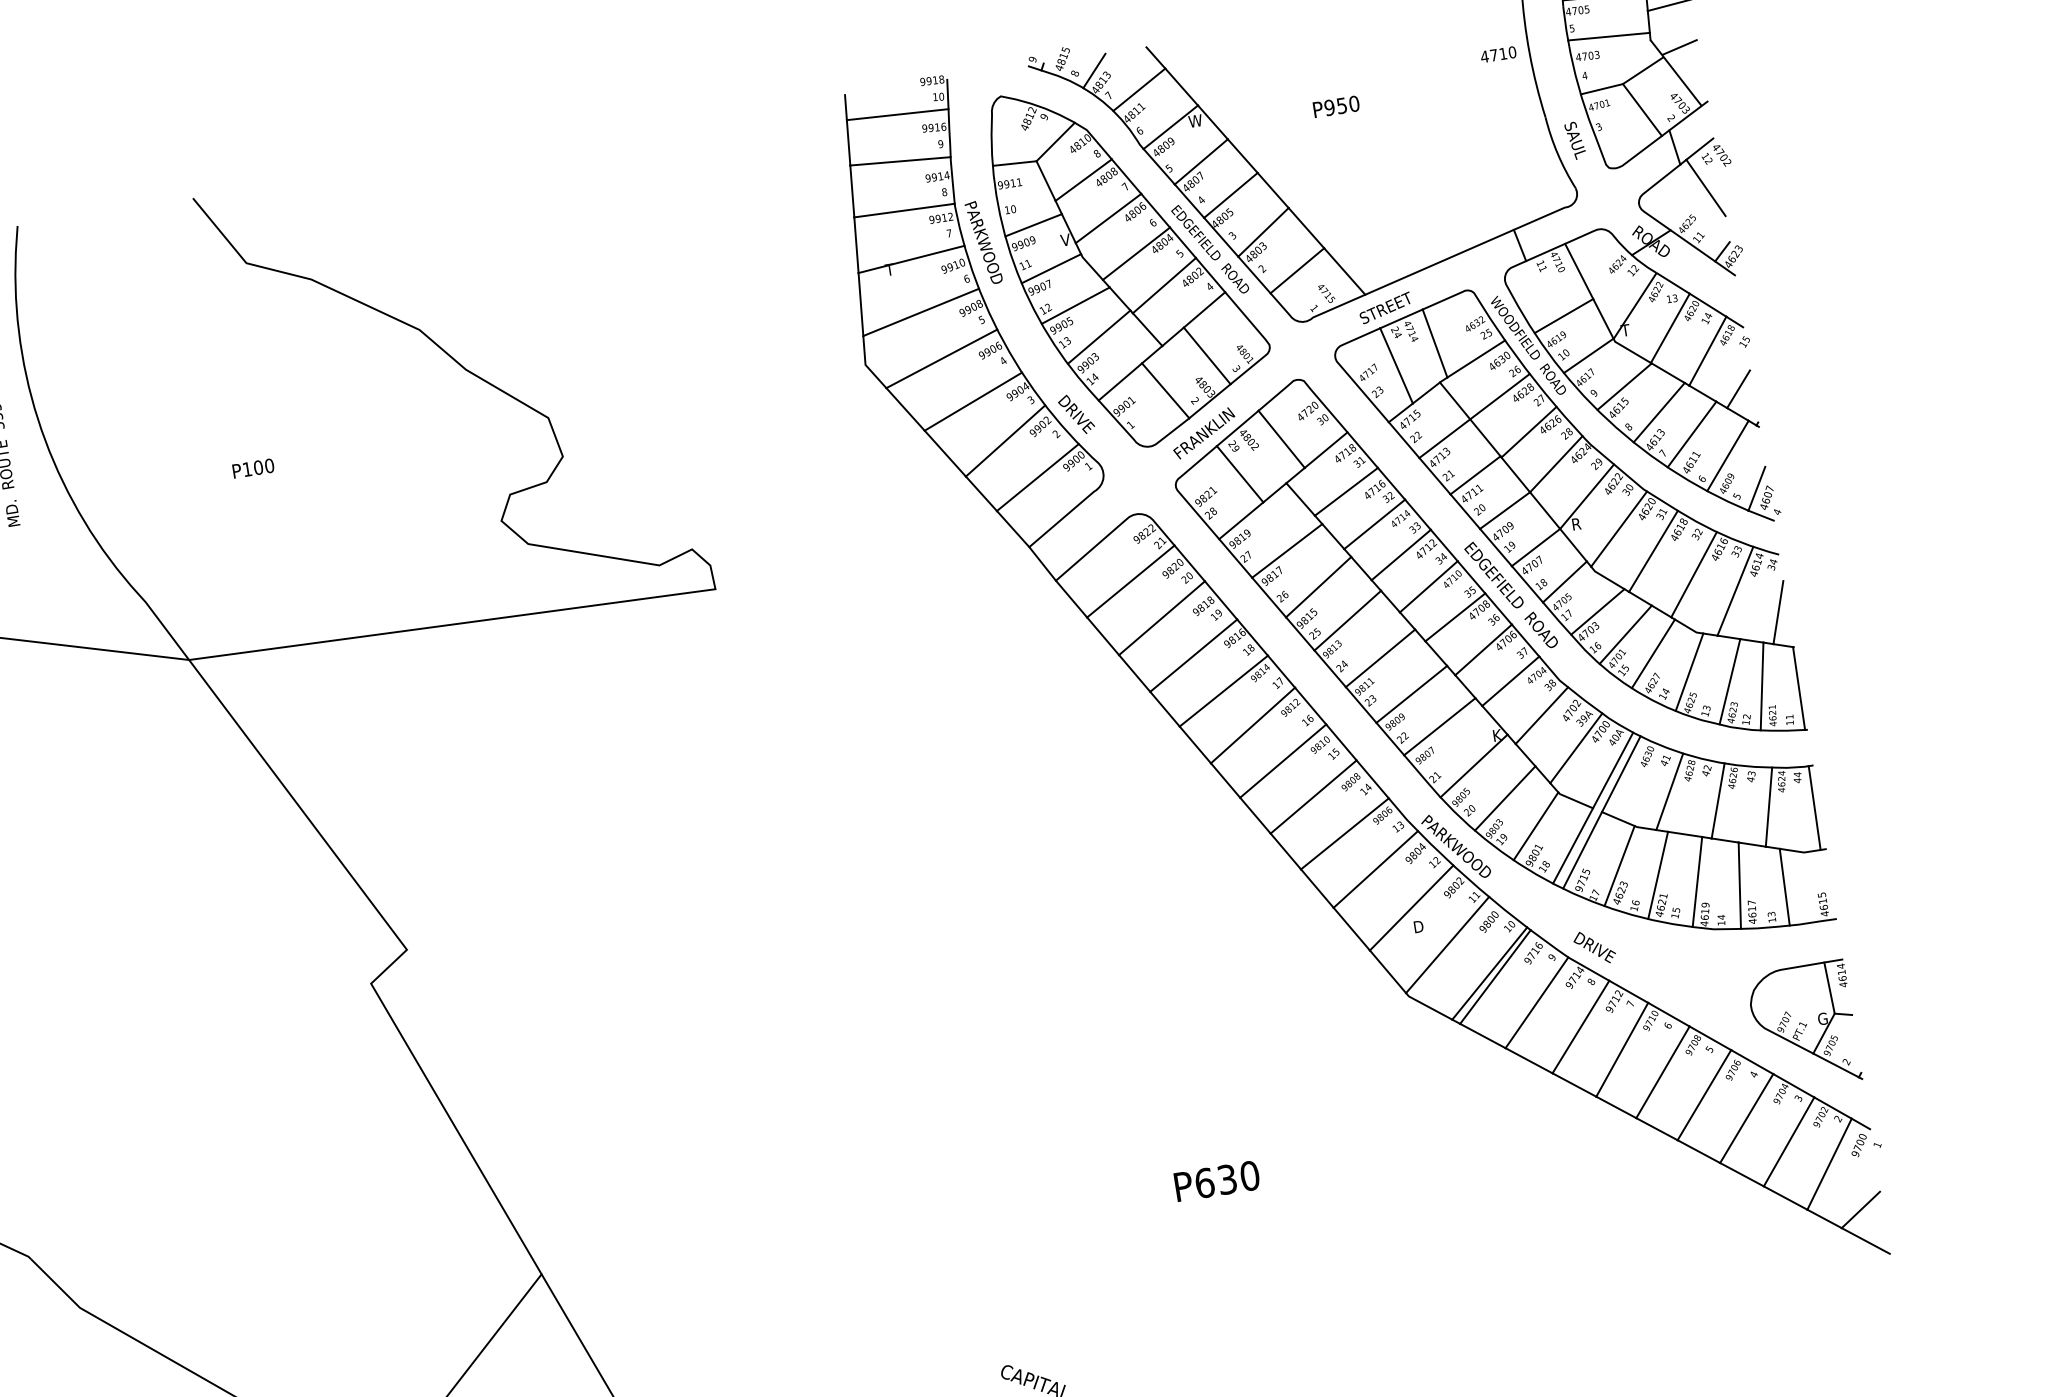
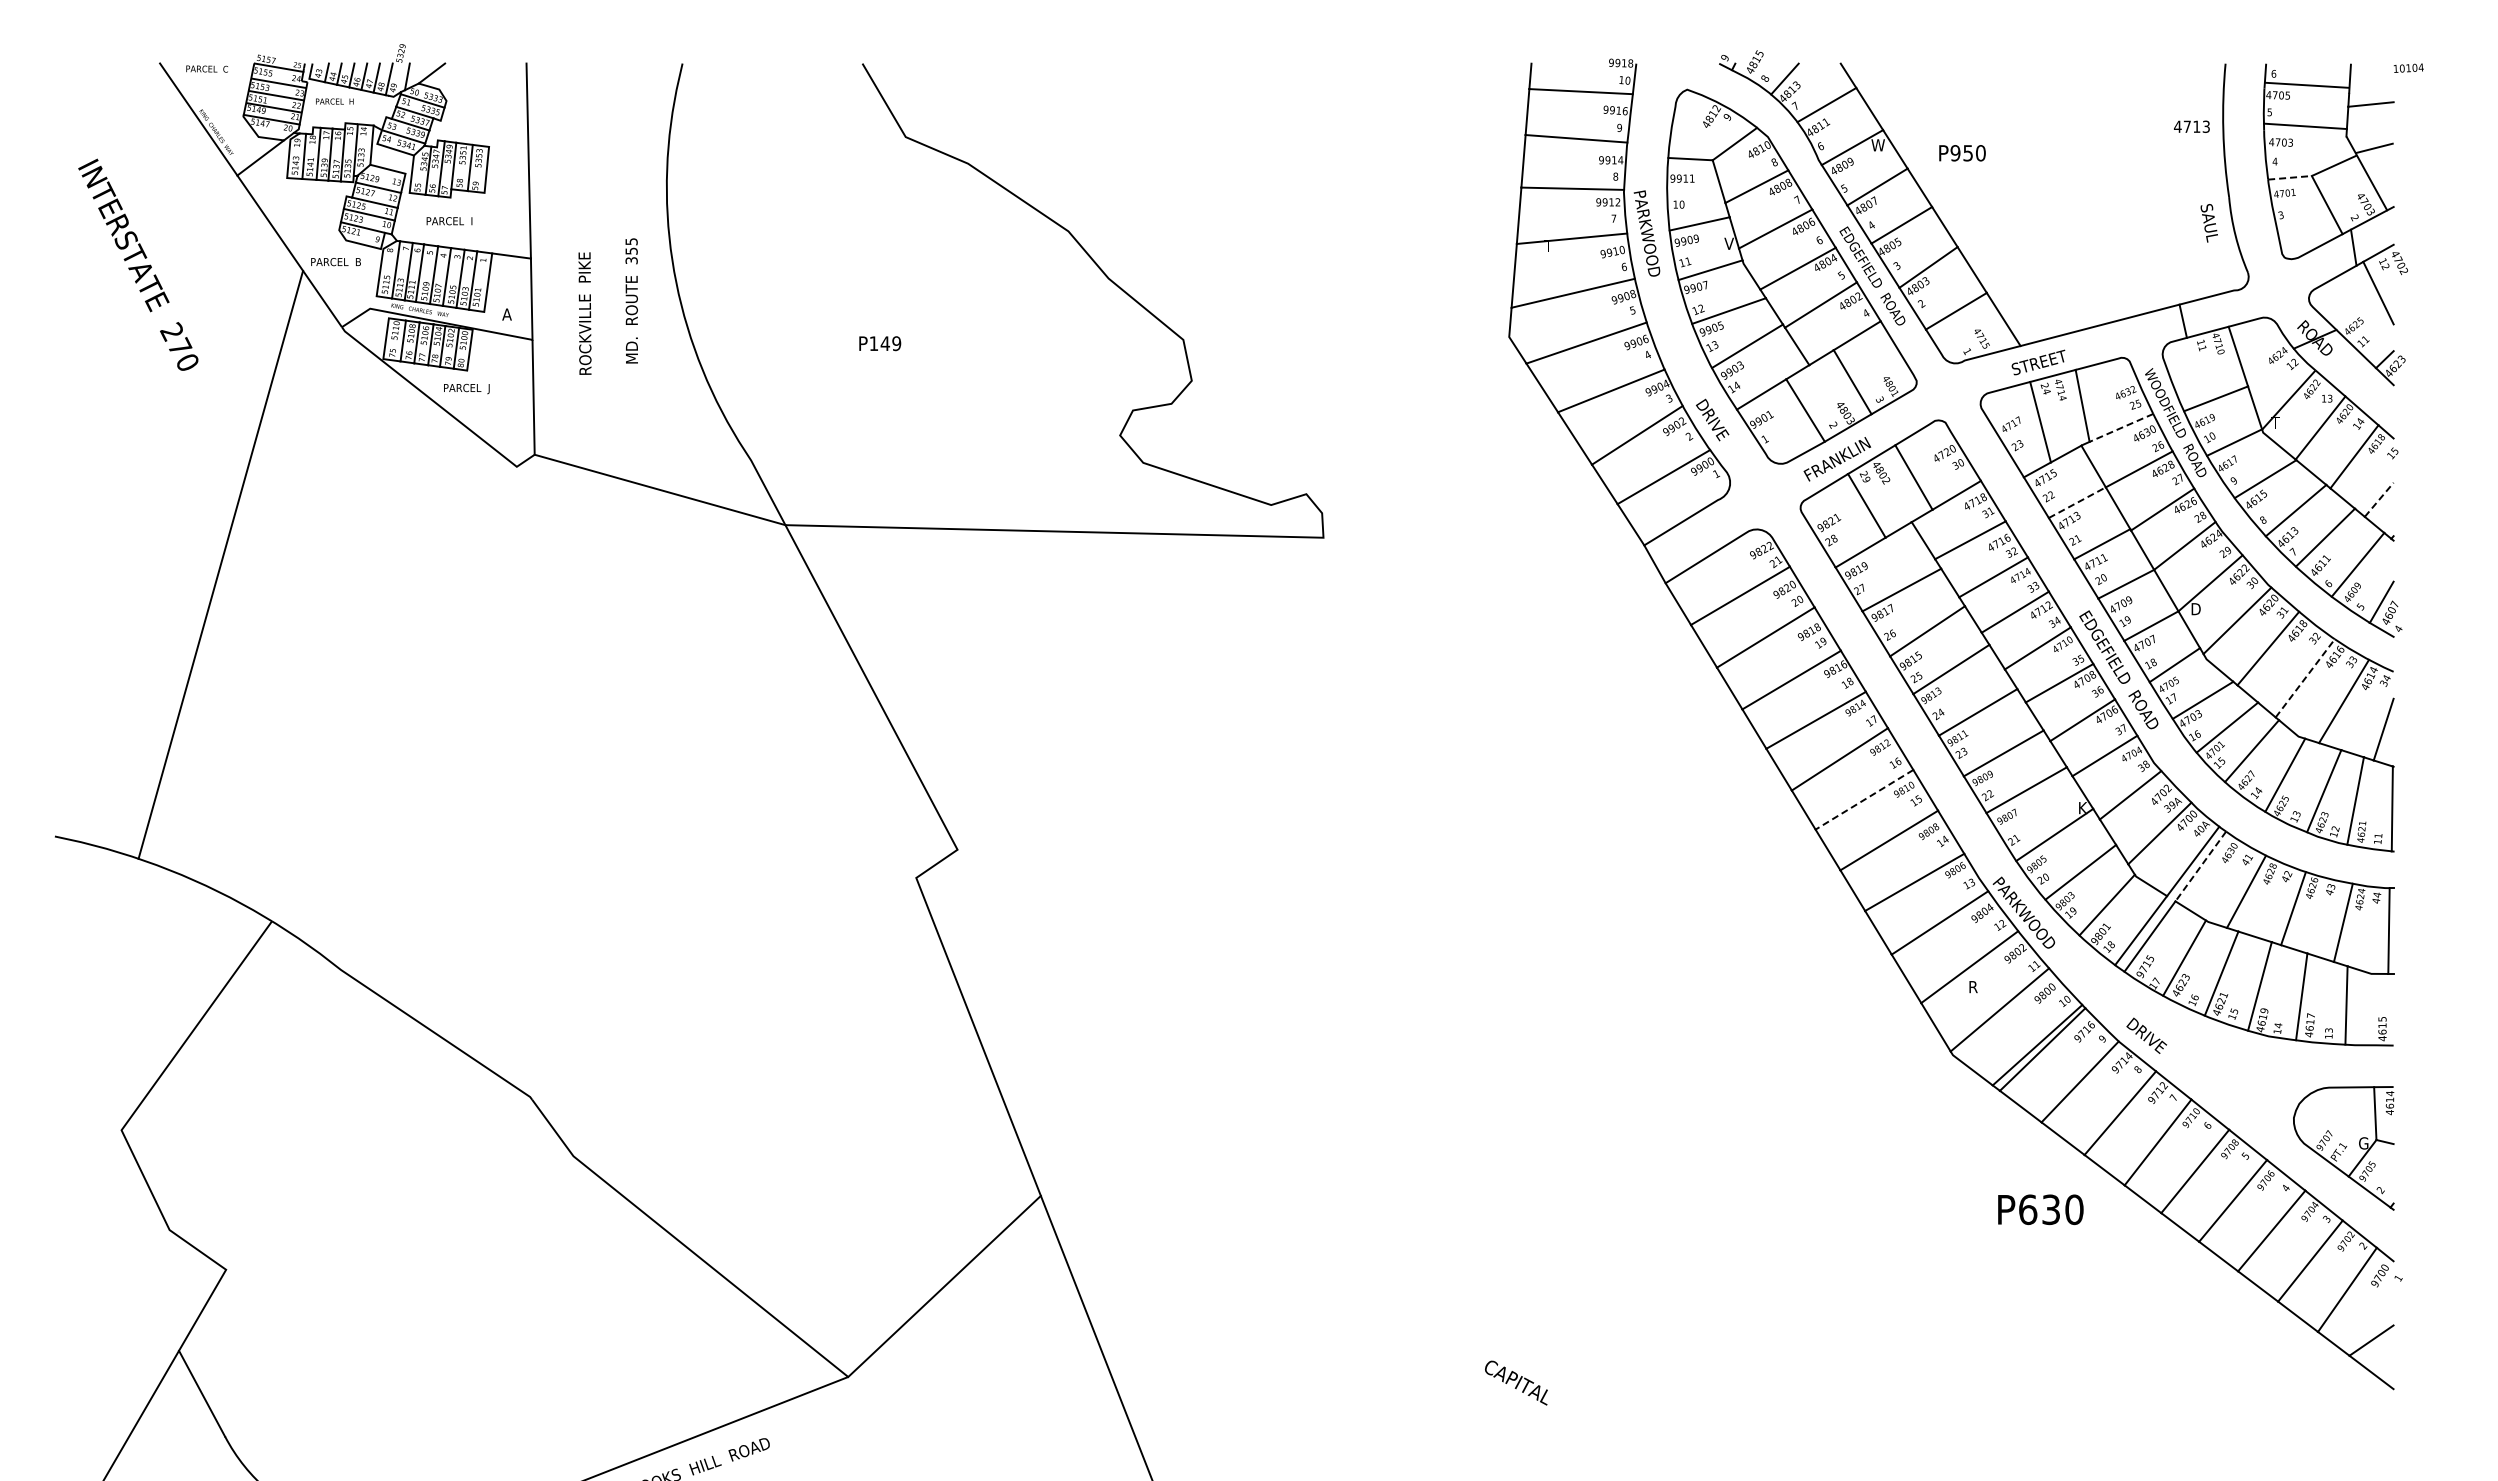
text: (1512, 52) -> (2206, 126), 4710 -> 4713
line: (1602, 88) -> (2290, 177), solid -> dashed
text: (1336, 106) -> (1962, 153), moved
text: (1574, 141) -> (2208, 223), moved
line: (1476, 358) -> (2121, 427), solid -> dashed
line: (1738, 388) -> (2379, 499), solid -> dashed
line: (1444, 438) -> (2077, 502), solid -> dashed
text: (263, 466) -> (890, 343), P100 -> P149
text: (1577, 524) -> (2196, 609), R -> D
line: (1694, 573) -> (2305, 677), solid -> dashed
line: (1283, 761) -> (1864, 800), solid -> dashed
line: (1621, 774) -> (2200, 866), solid -> dashed
text: (1419, 927) -> (1974, 987), D -> R
text: (1216, 1180) -> (2040, 1209), moved

